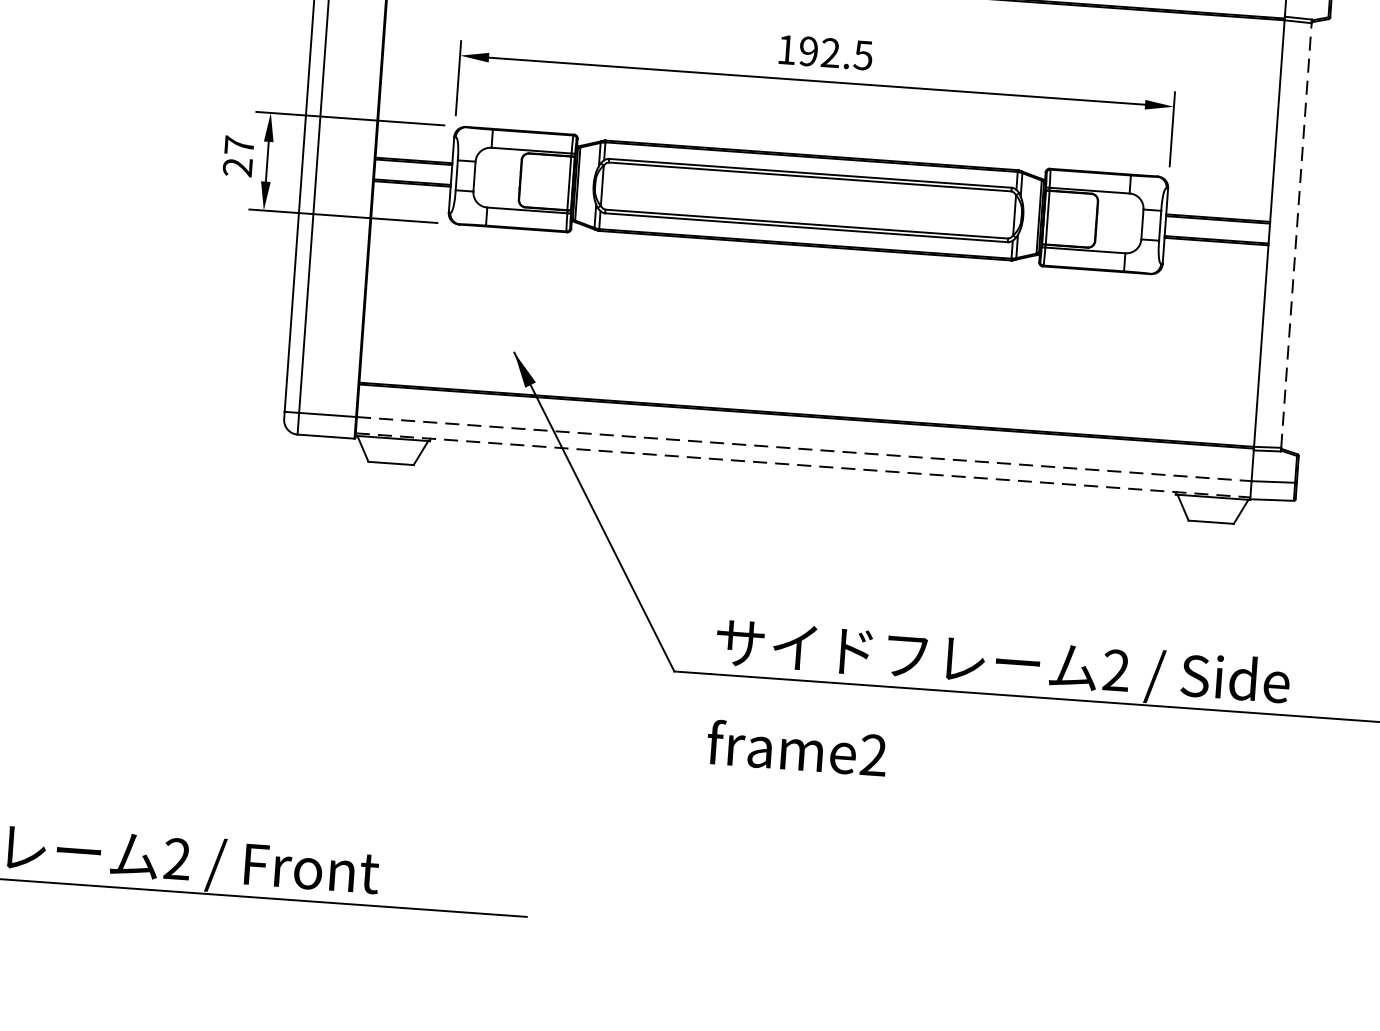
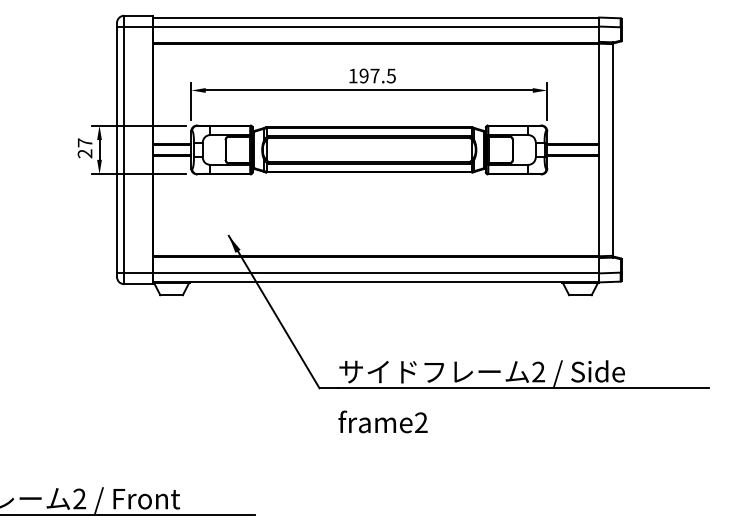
text: (829, 51) -> (374, 75), 192.5 -> 197.5
line: (1296, 234) -> (612, 149), dashed -> solid
line: (805, 449) -> (376, 273), dashed -> solid
line: (804, 465) -> (376, 281), dashed -> solid

